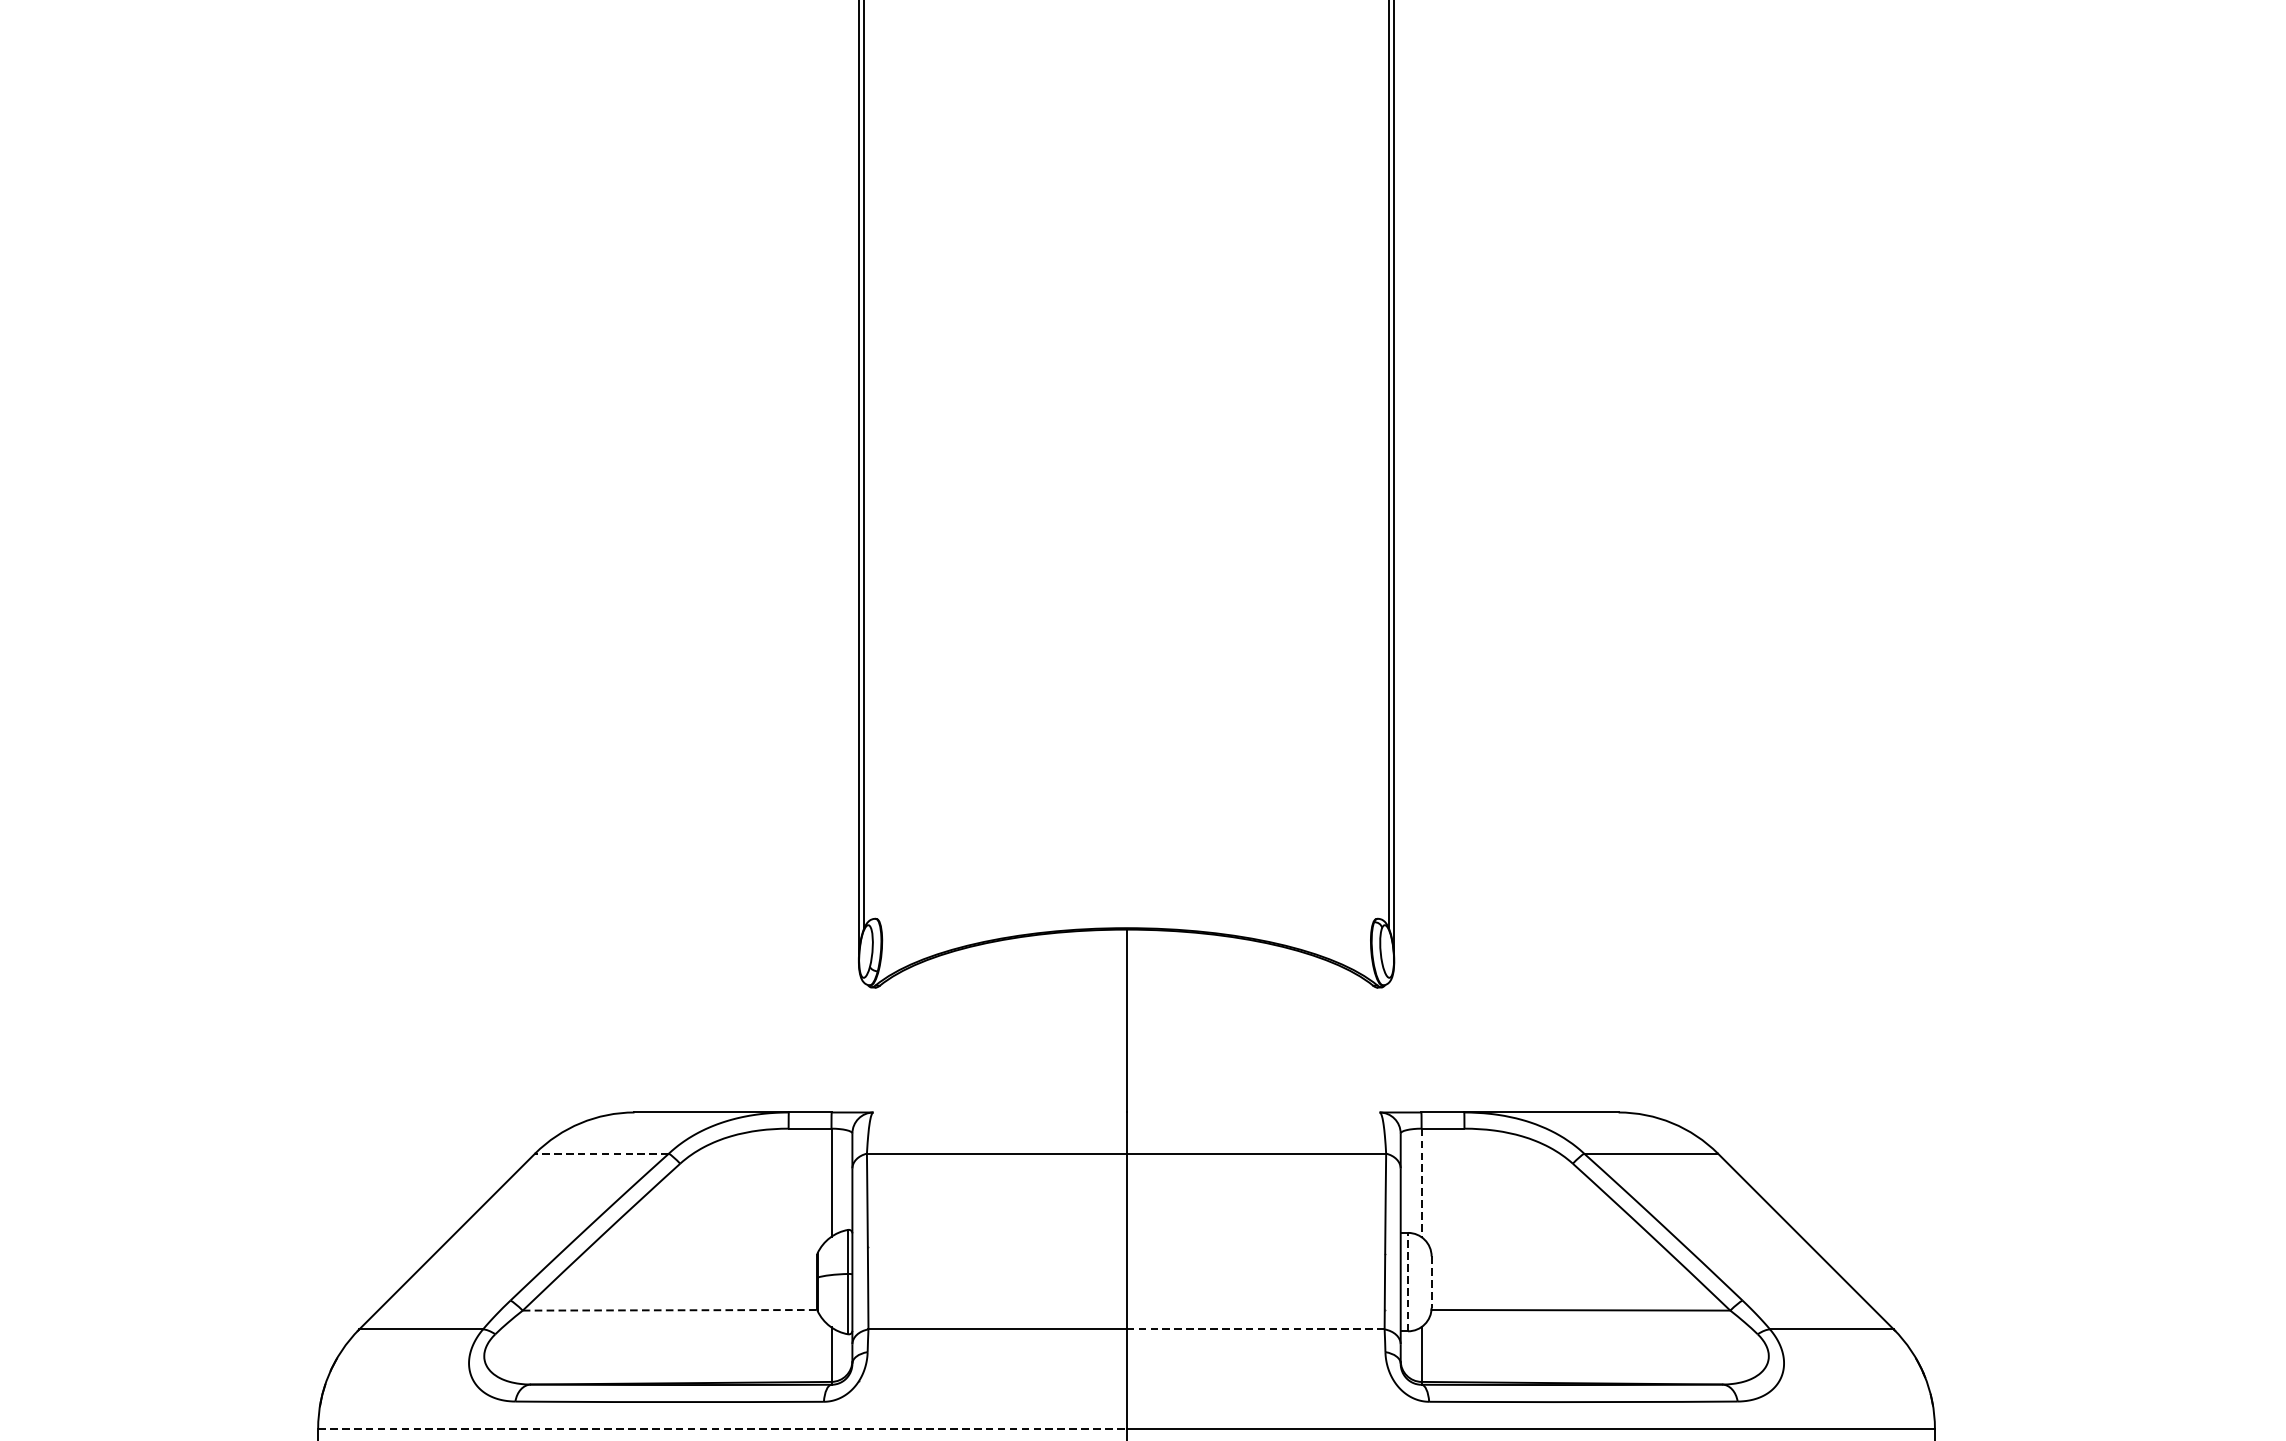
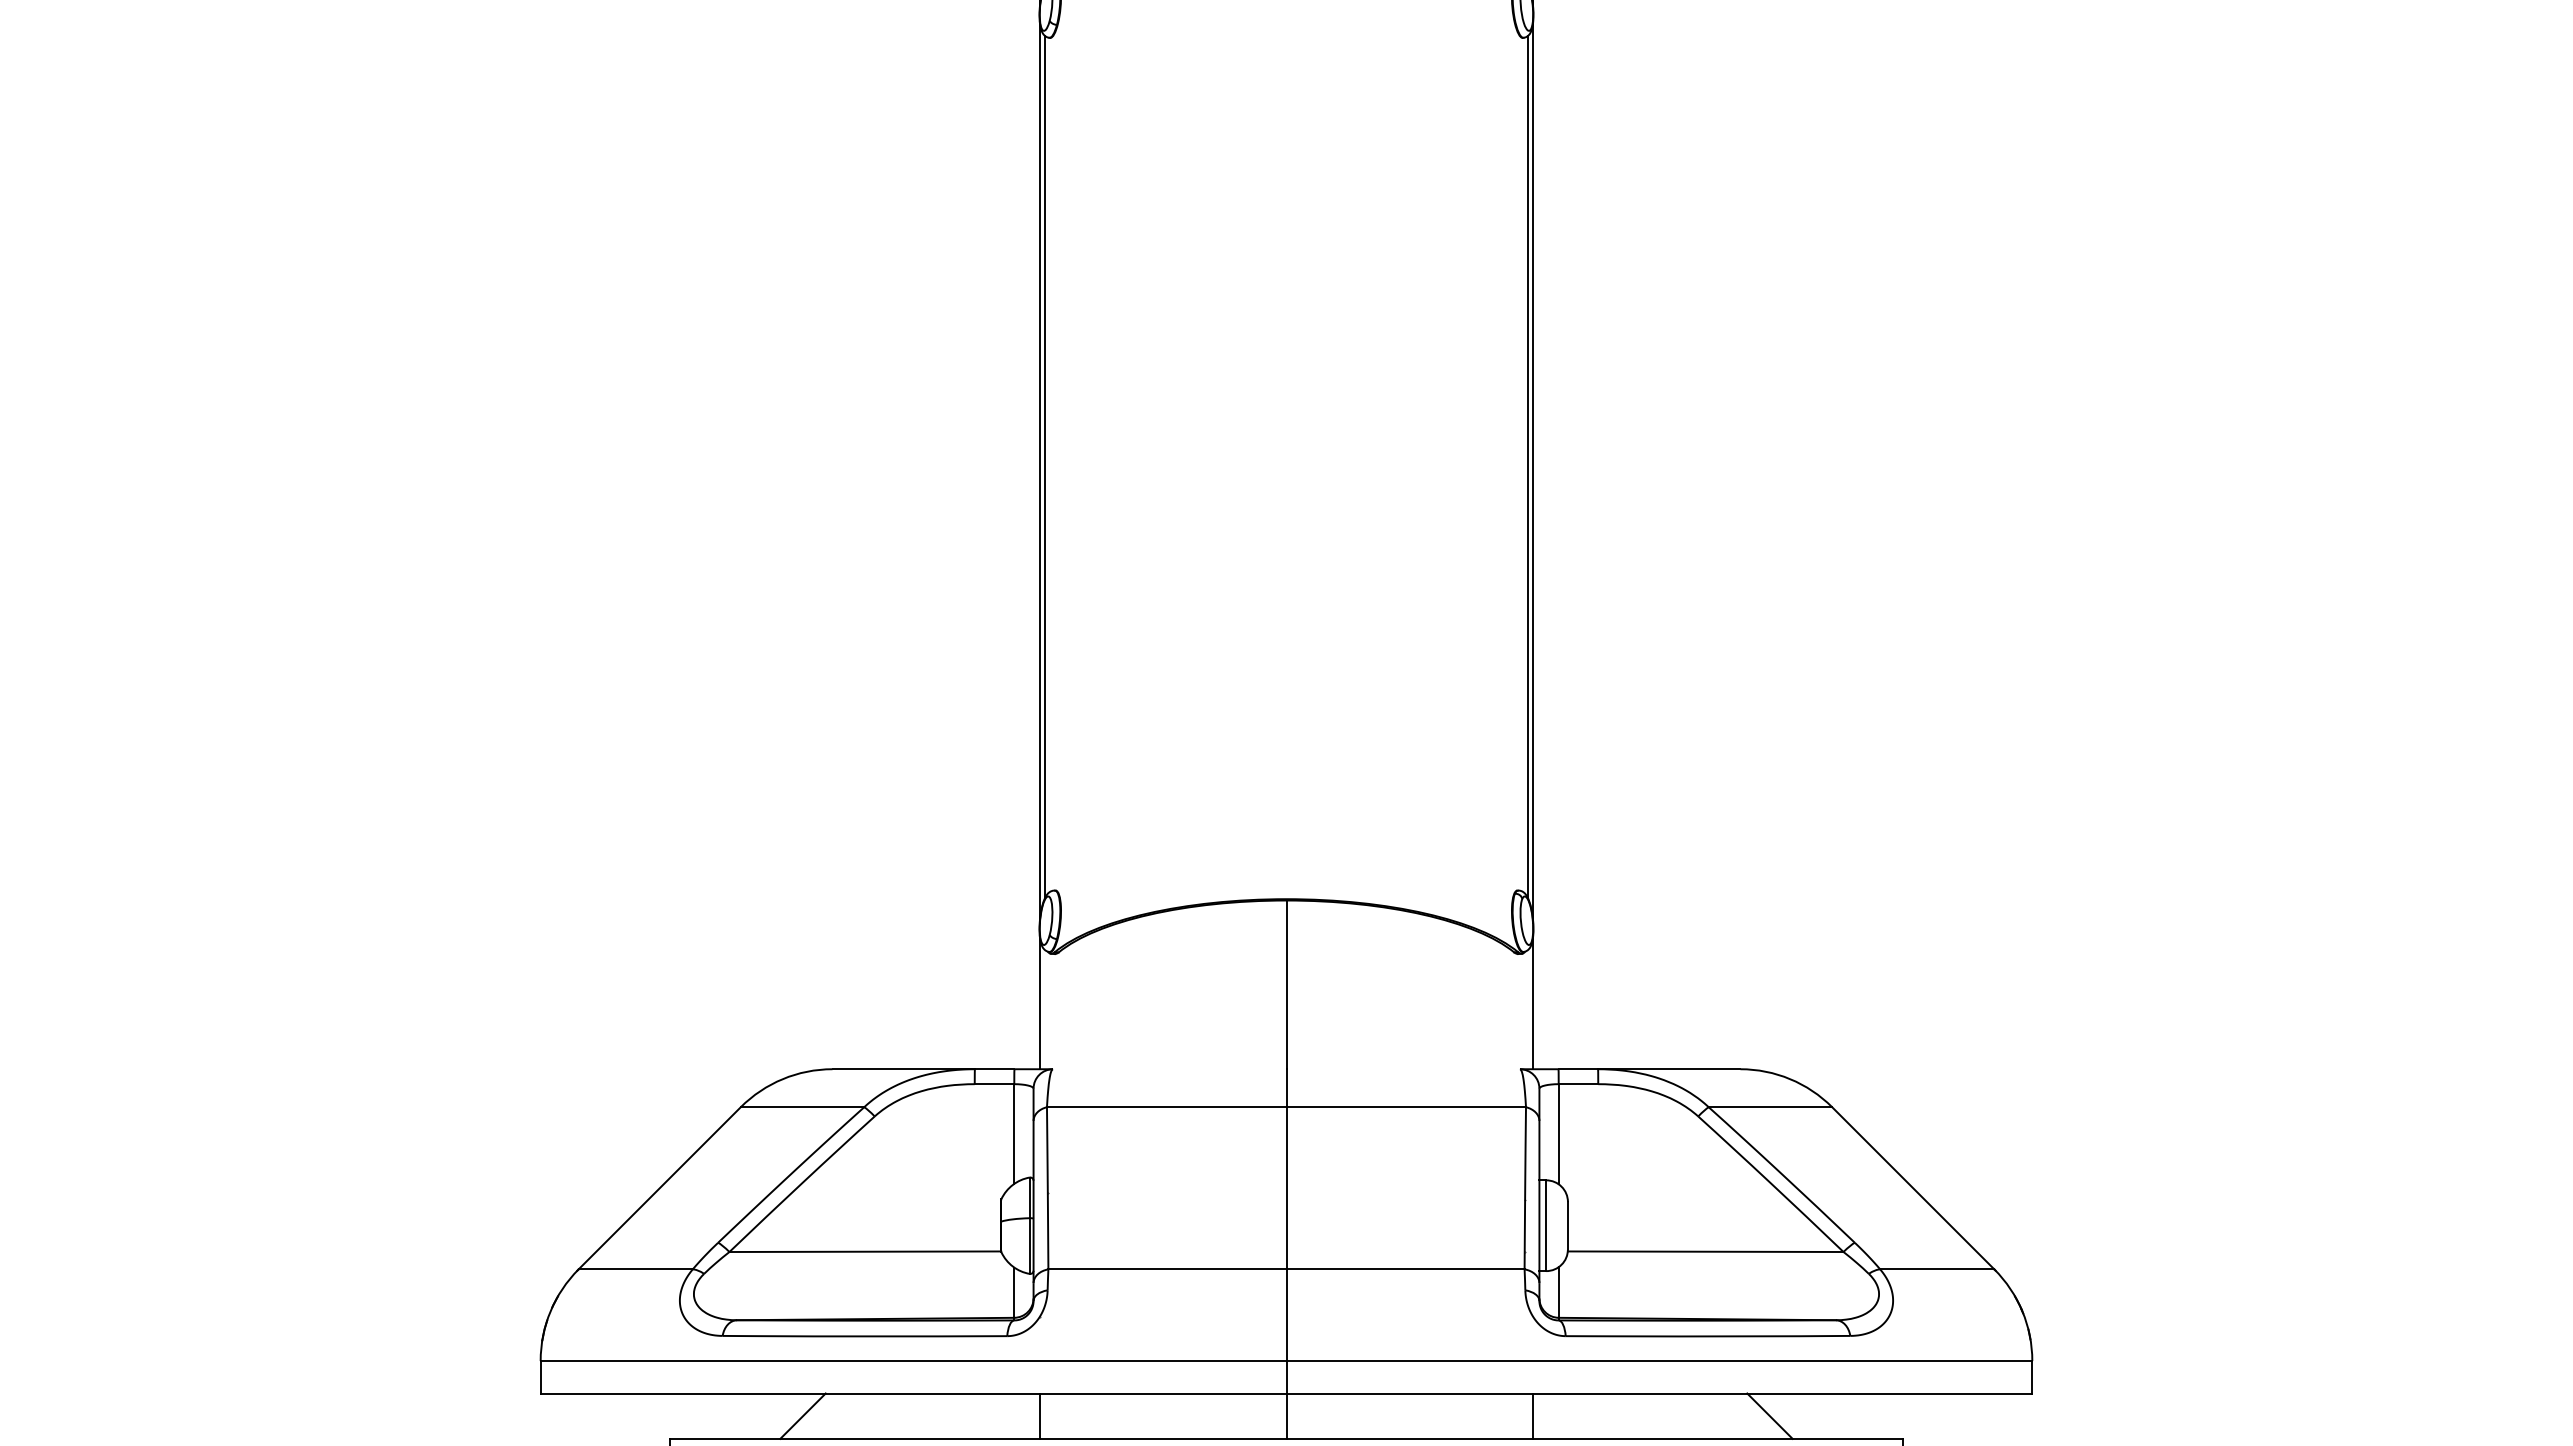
line: (858, 1040) -> (1039, 1002), added
line: (1394, 1040) -> (1533, 1002), added
line: (601, 1153) -> (802, 1107), dashed -> solid
line: (1421, 1183) -> (1558, 1134), dashed -> solid
line: (1408, 1281) -> (1546, 1225), dashed -> solid
line: (1431, 1281) -> (1567, 1225), dashed -> solid
line: (670, 1310) -> (865, 1251), dashed -> solid
line: (1255, 1329) -> (1405, 1269), dashed -> solid
line: (722, 1429) -> (913, 1361), dashed -> solid

